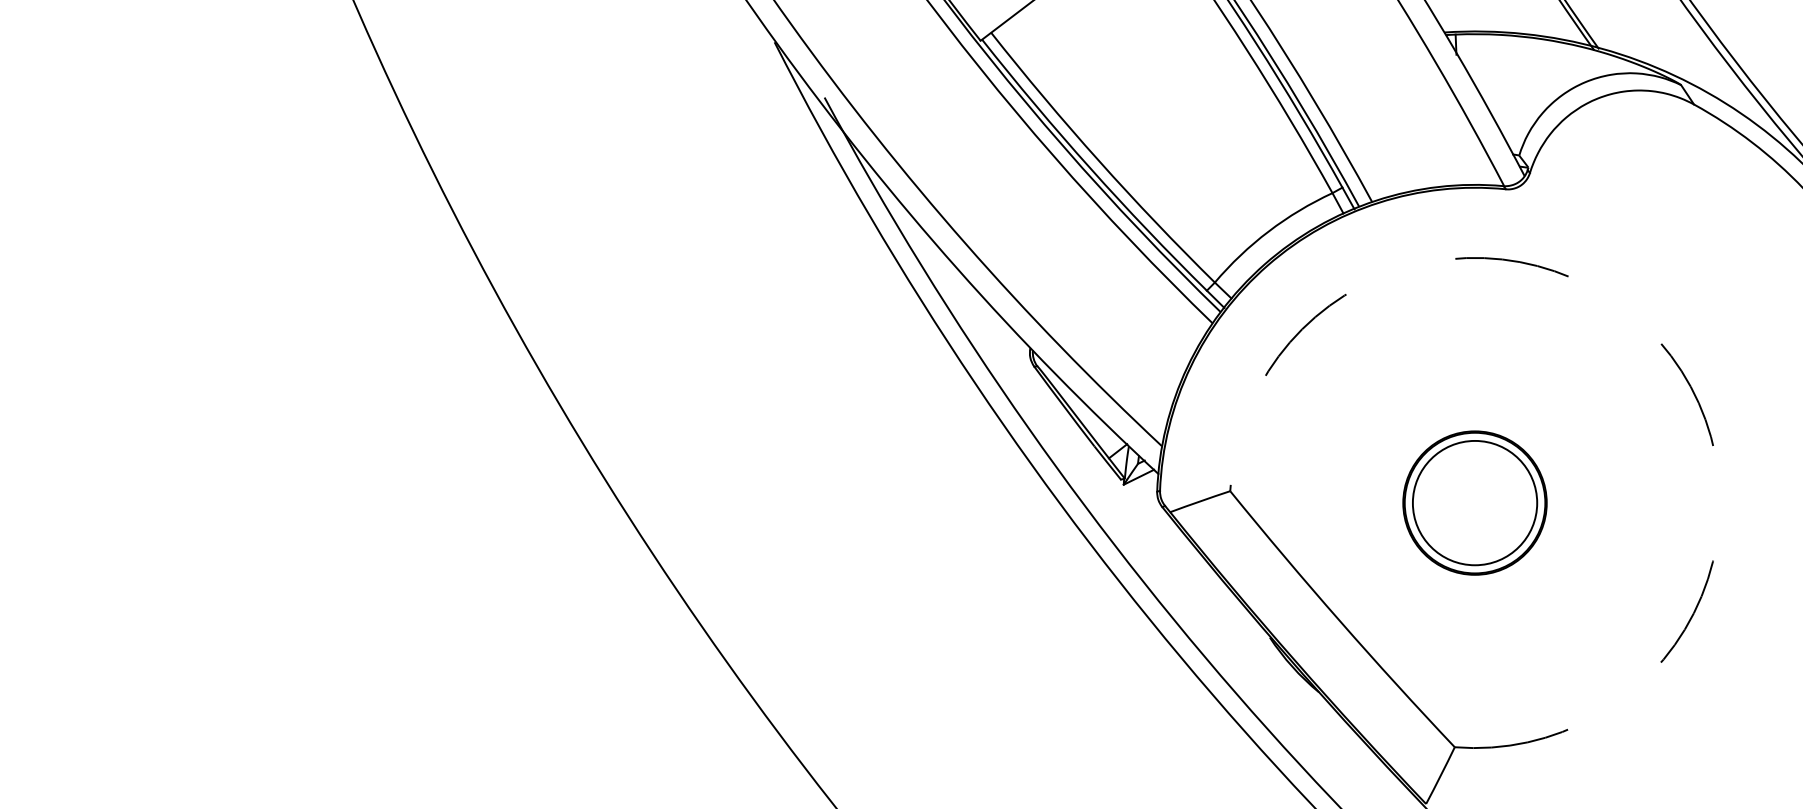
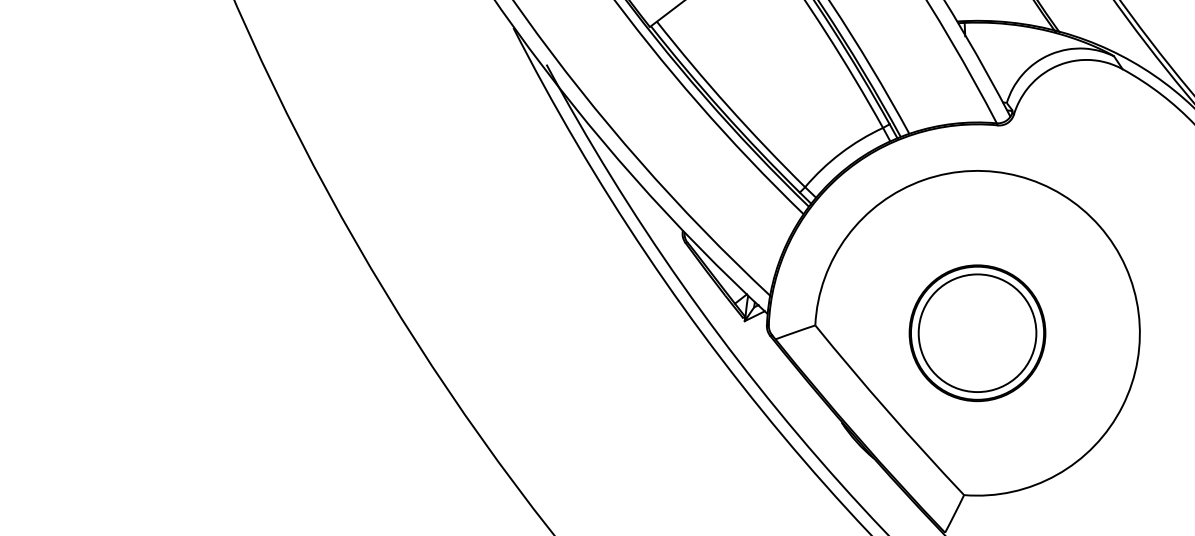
arc: (1659, 341) -> (1099, 226), dashed -> solid
part: (1474, 503) -> (977, 333), size x1.43

